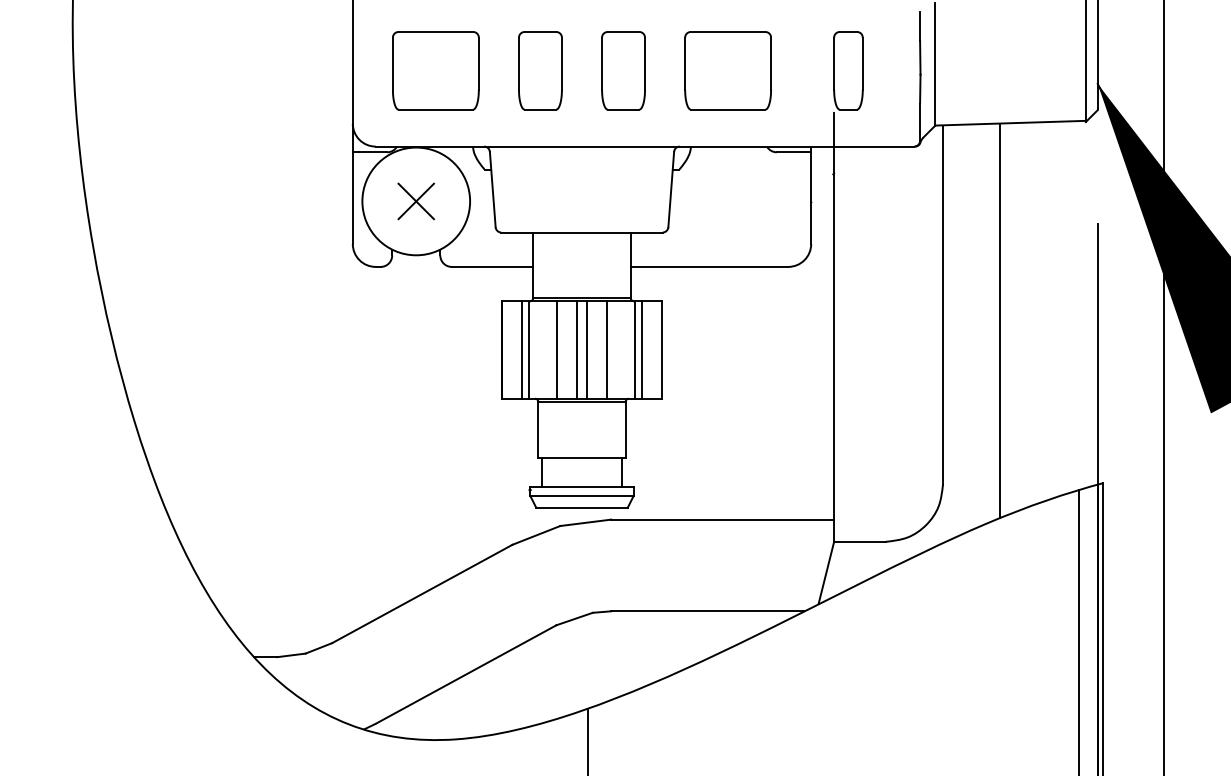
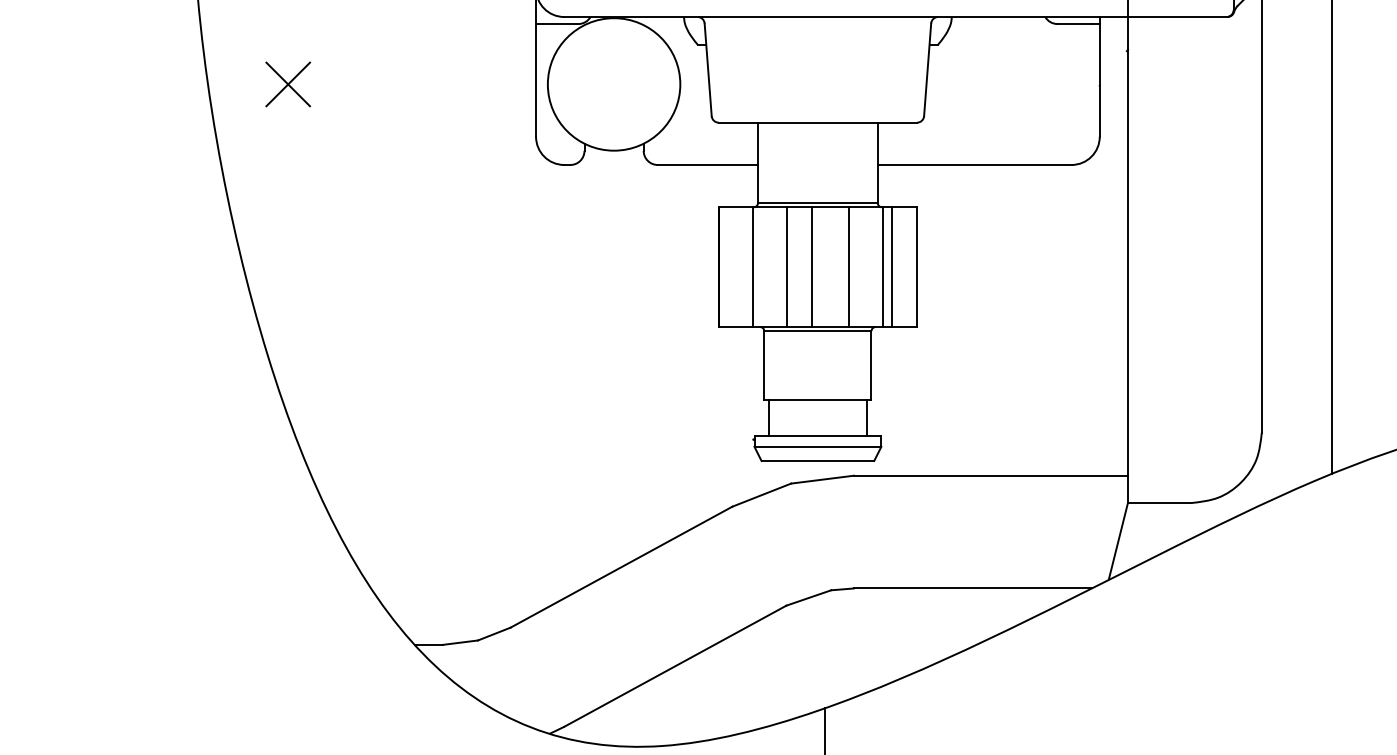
part: (415, 201) -> (287, 84), moved
line: (521, 349) -> (743, 266), removed
line: (587, 349) -> (824, 266), removed

